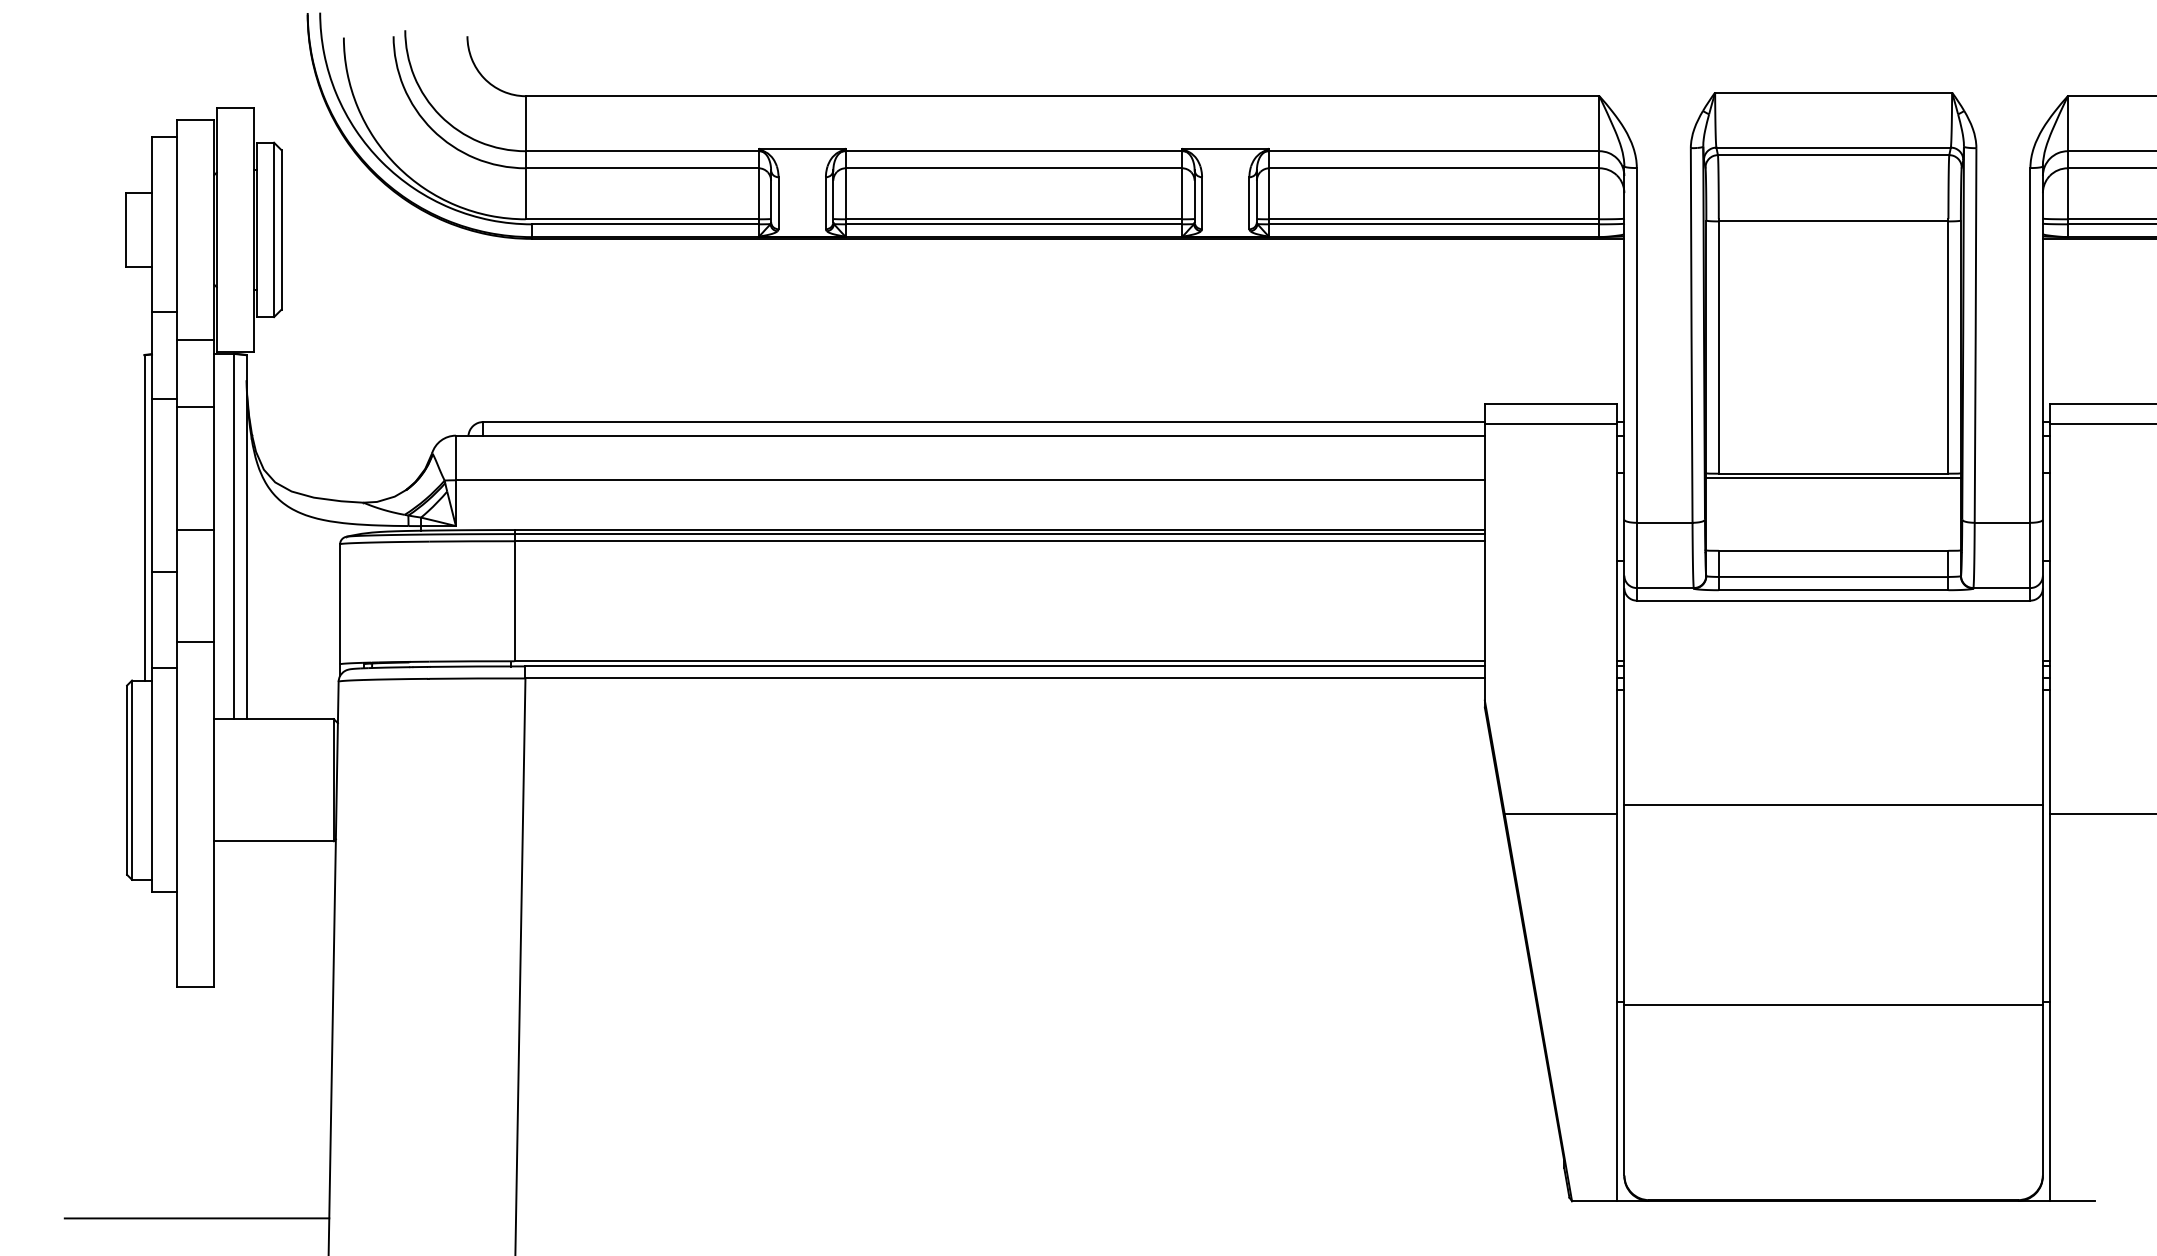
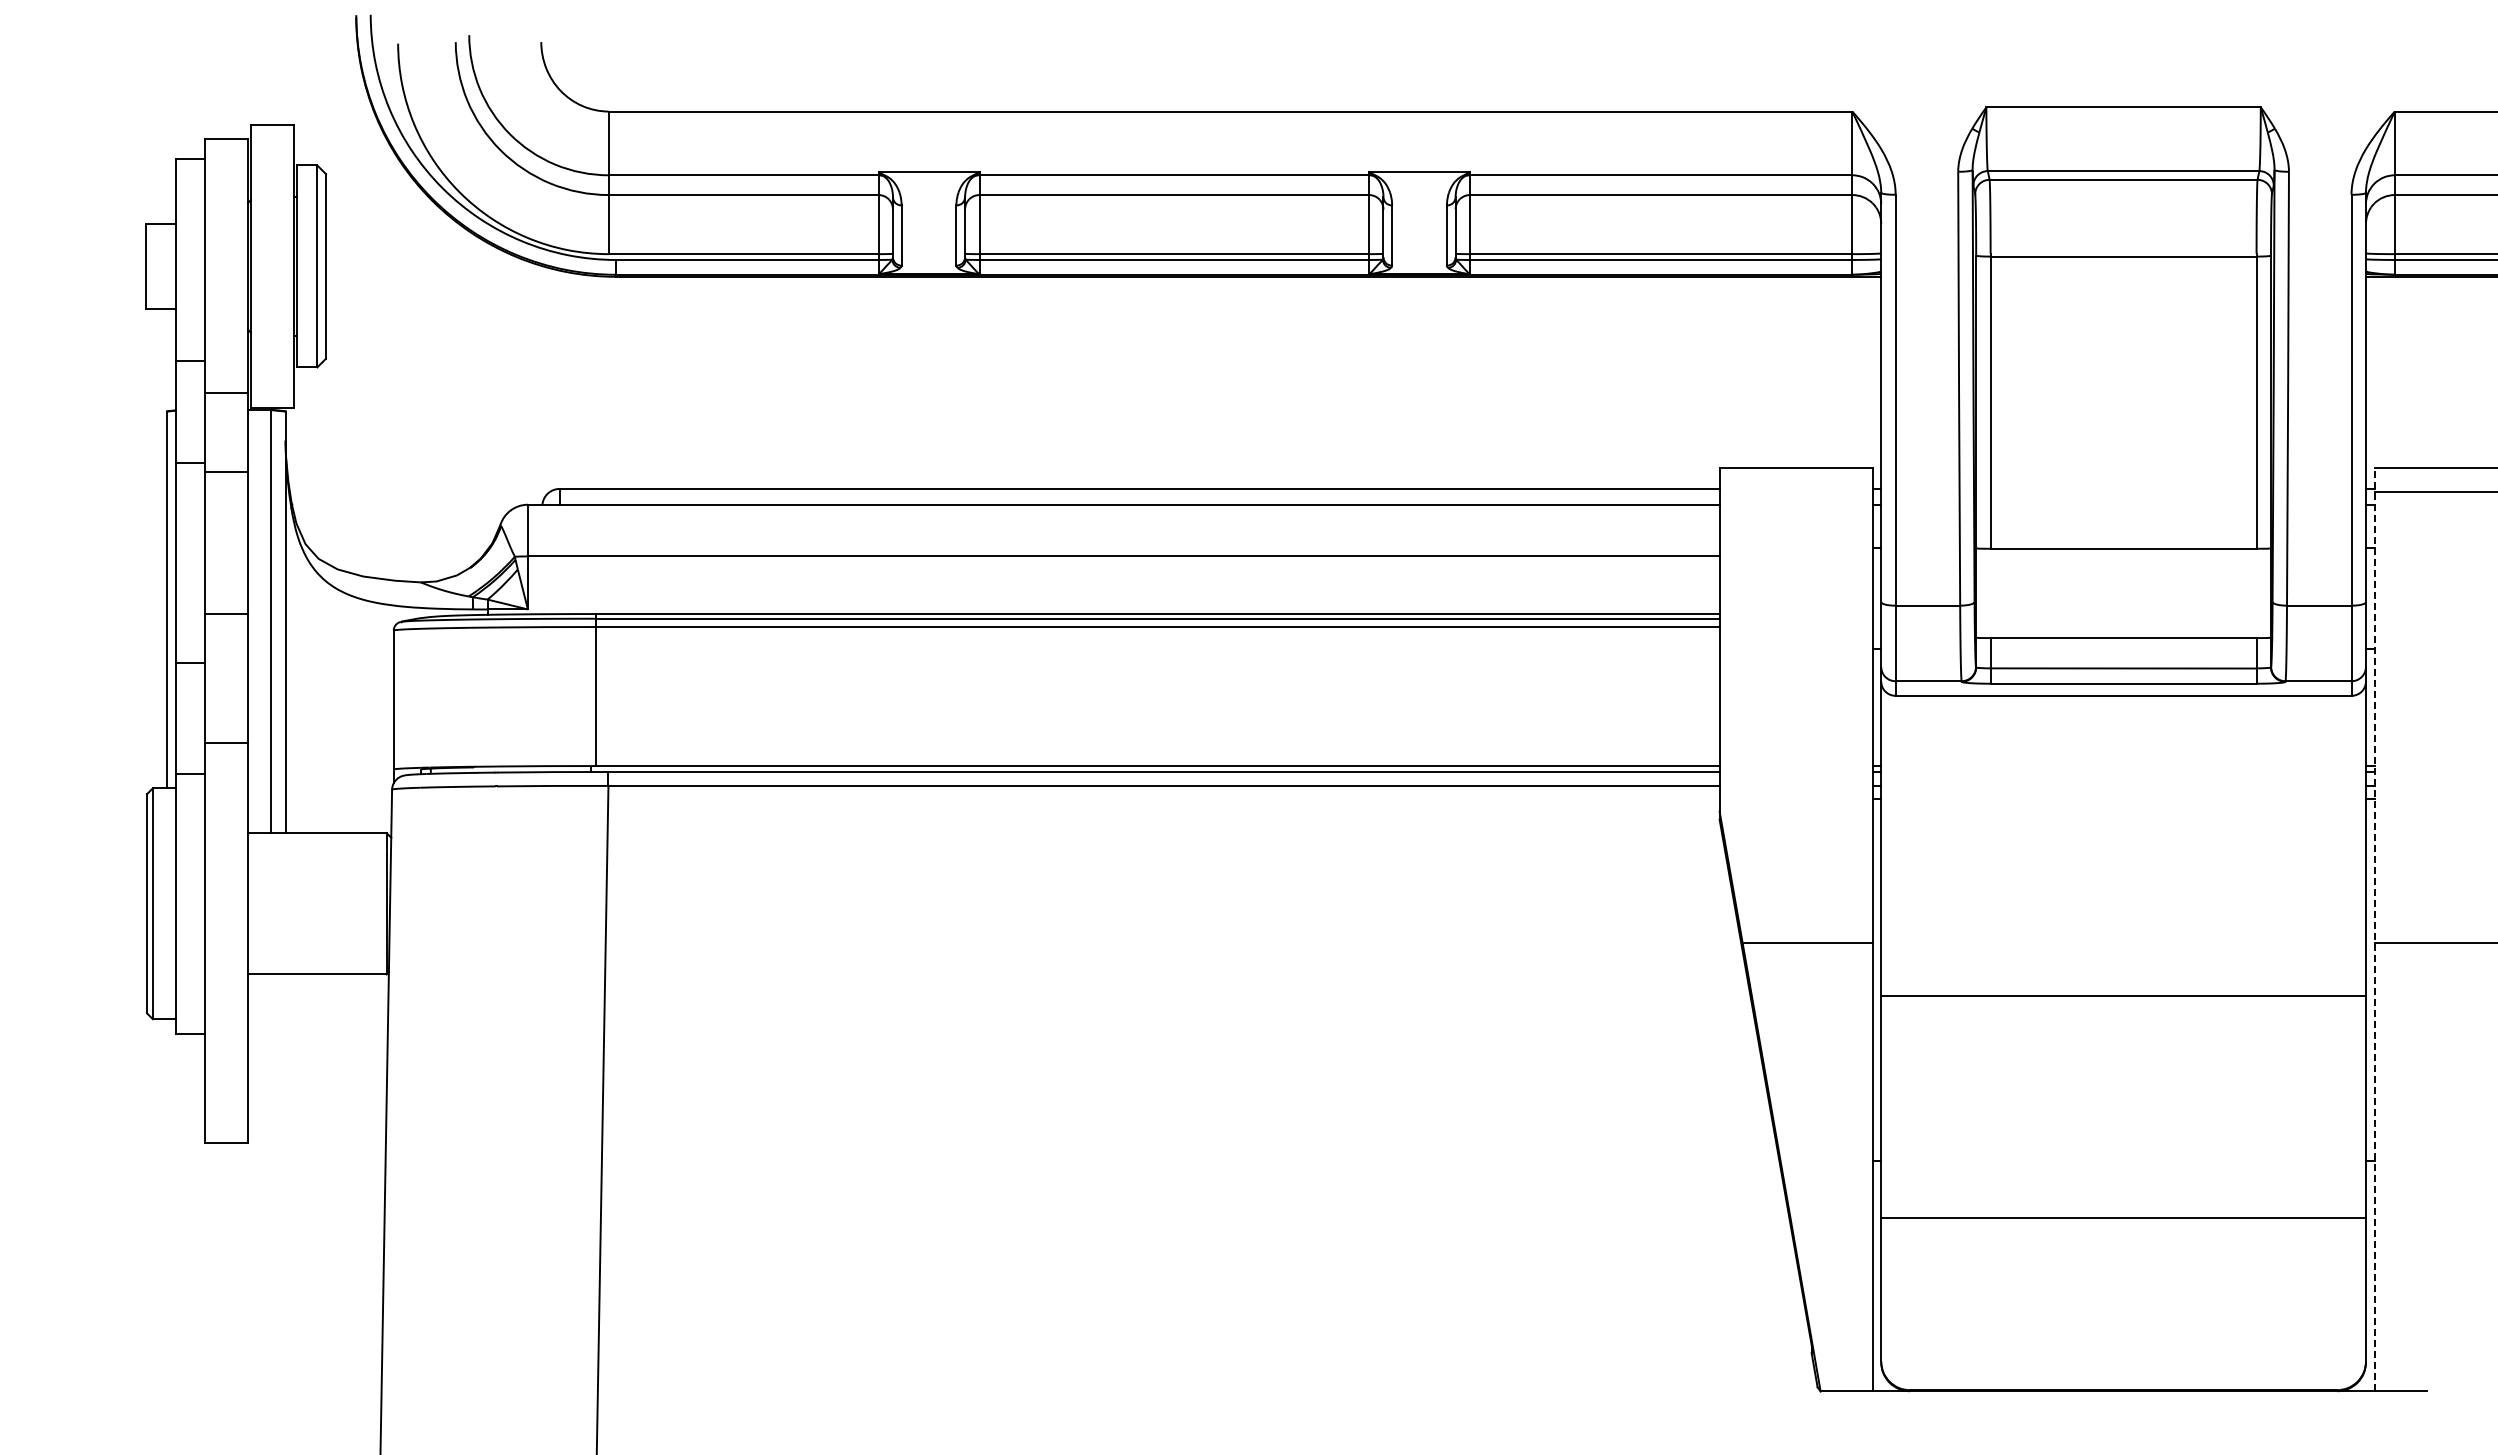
line: (1550, 424) -> (1795, 491), removed
line: (1833, 477) -> (2123, 553), removed
line: (2050, 802) -> (2374, 929), solid -> dashed
line: (1833, 804) -> (2123, 995), moved
line: (1833, 1004) -> (2123, 1217), moved
line: (196, 1218) -> (227, 1411), removed

